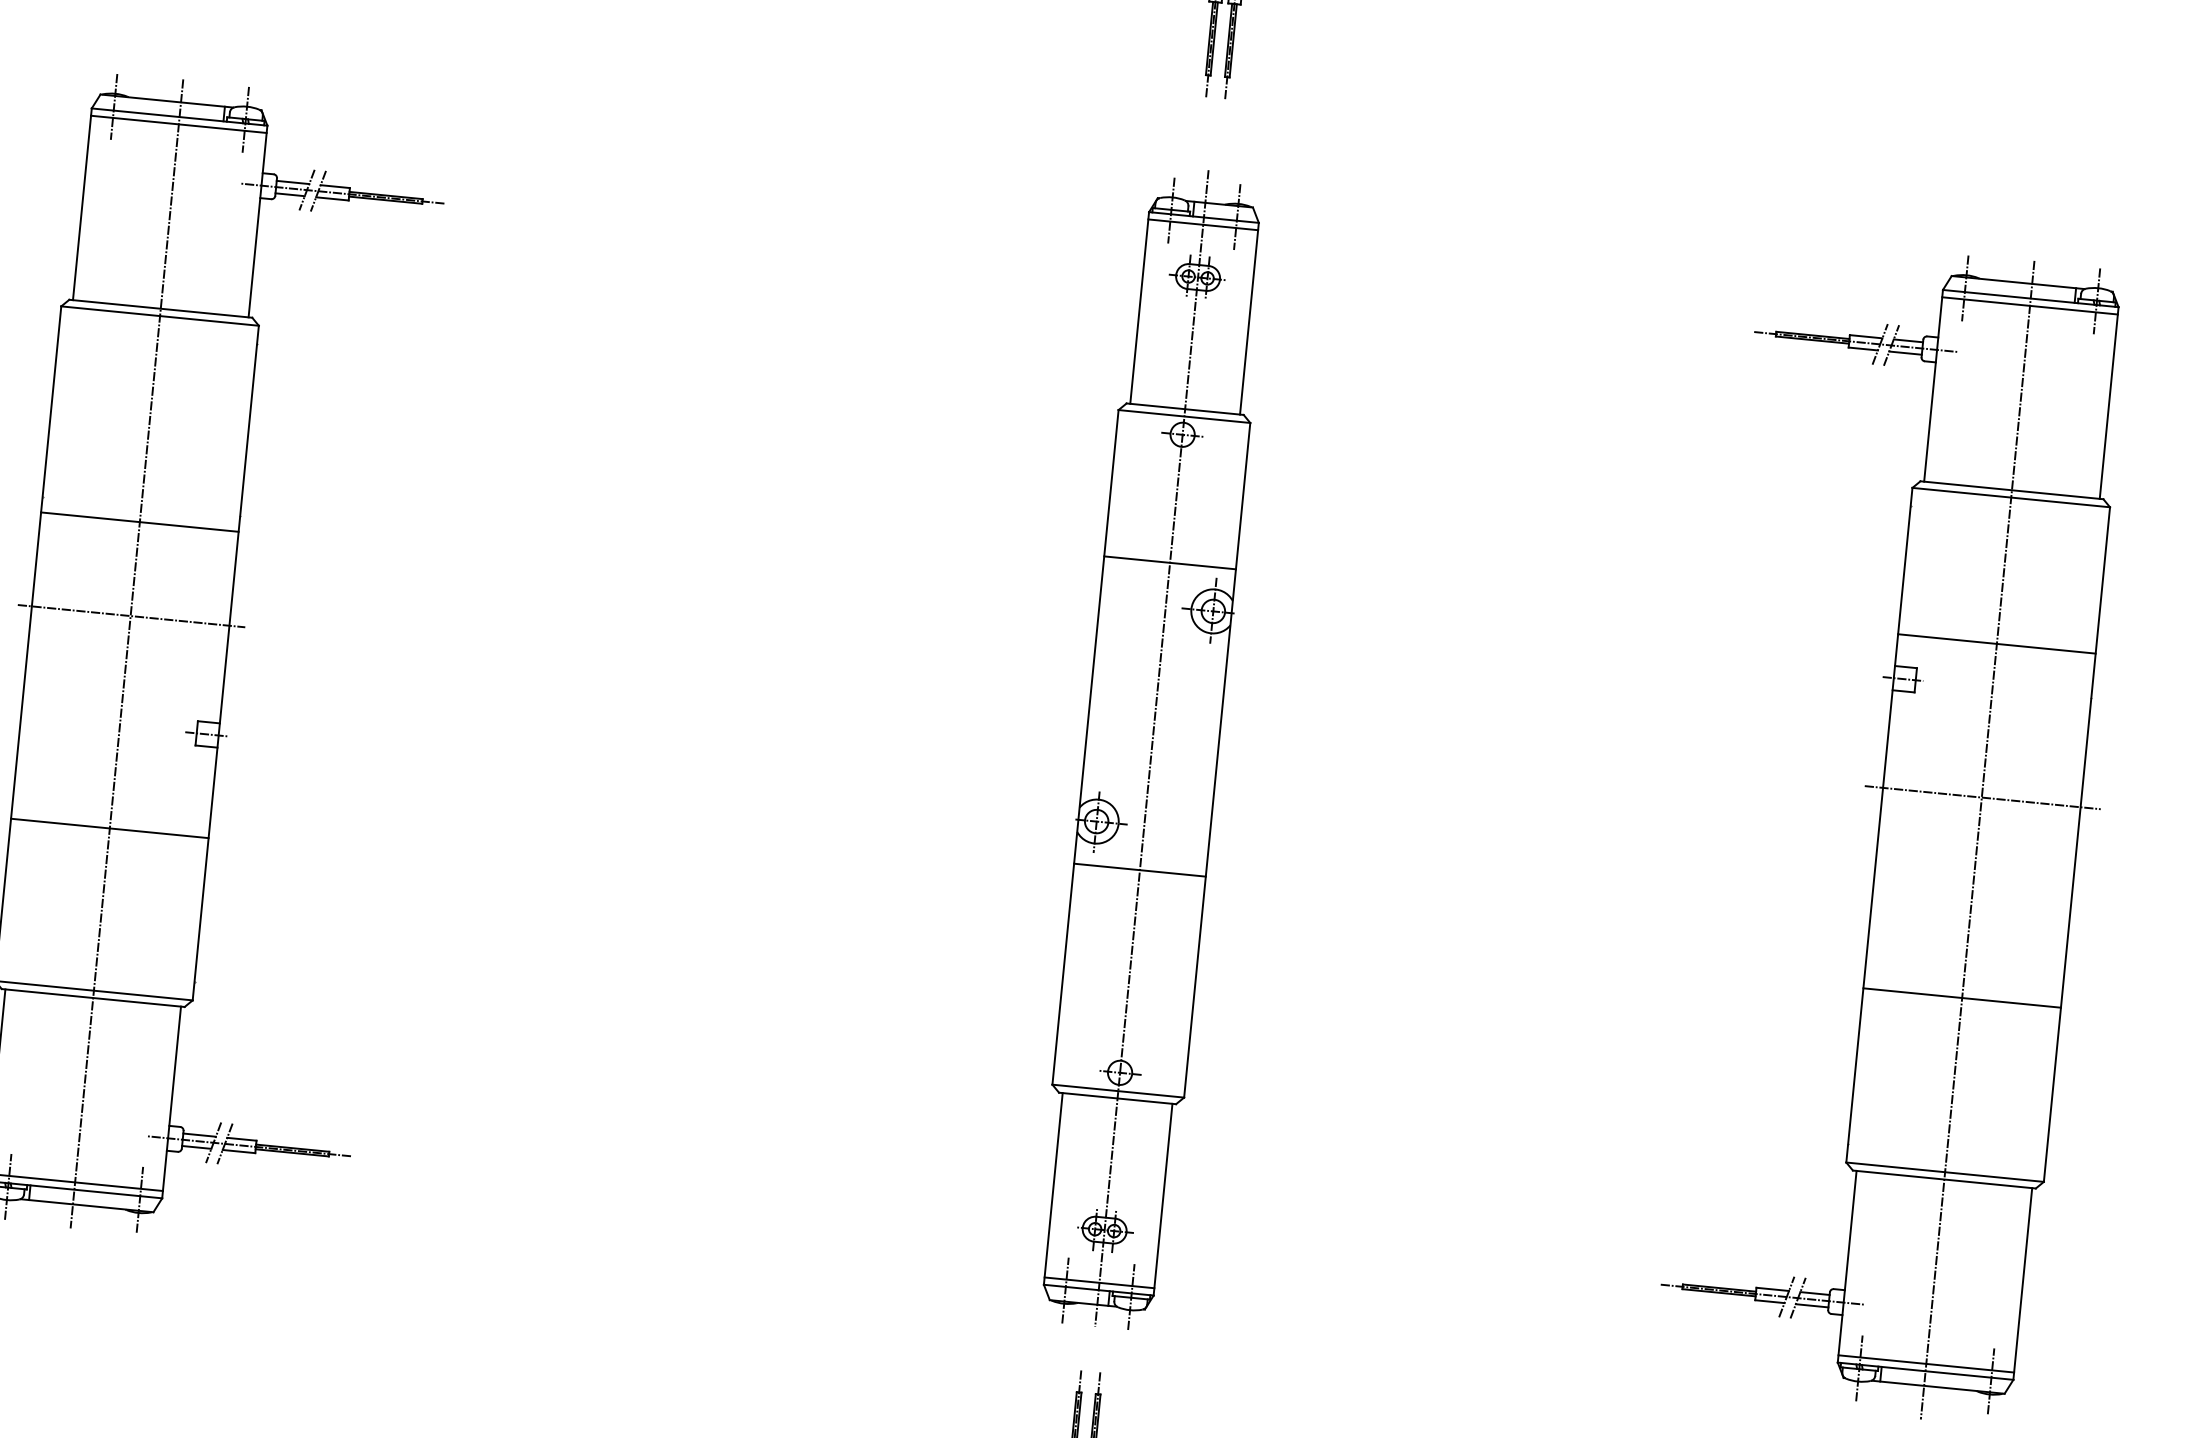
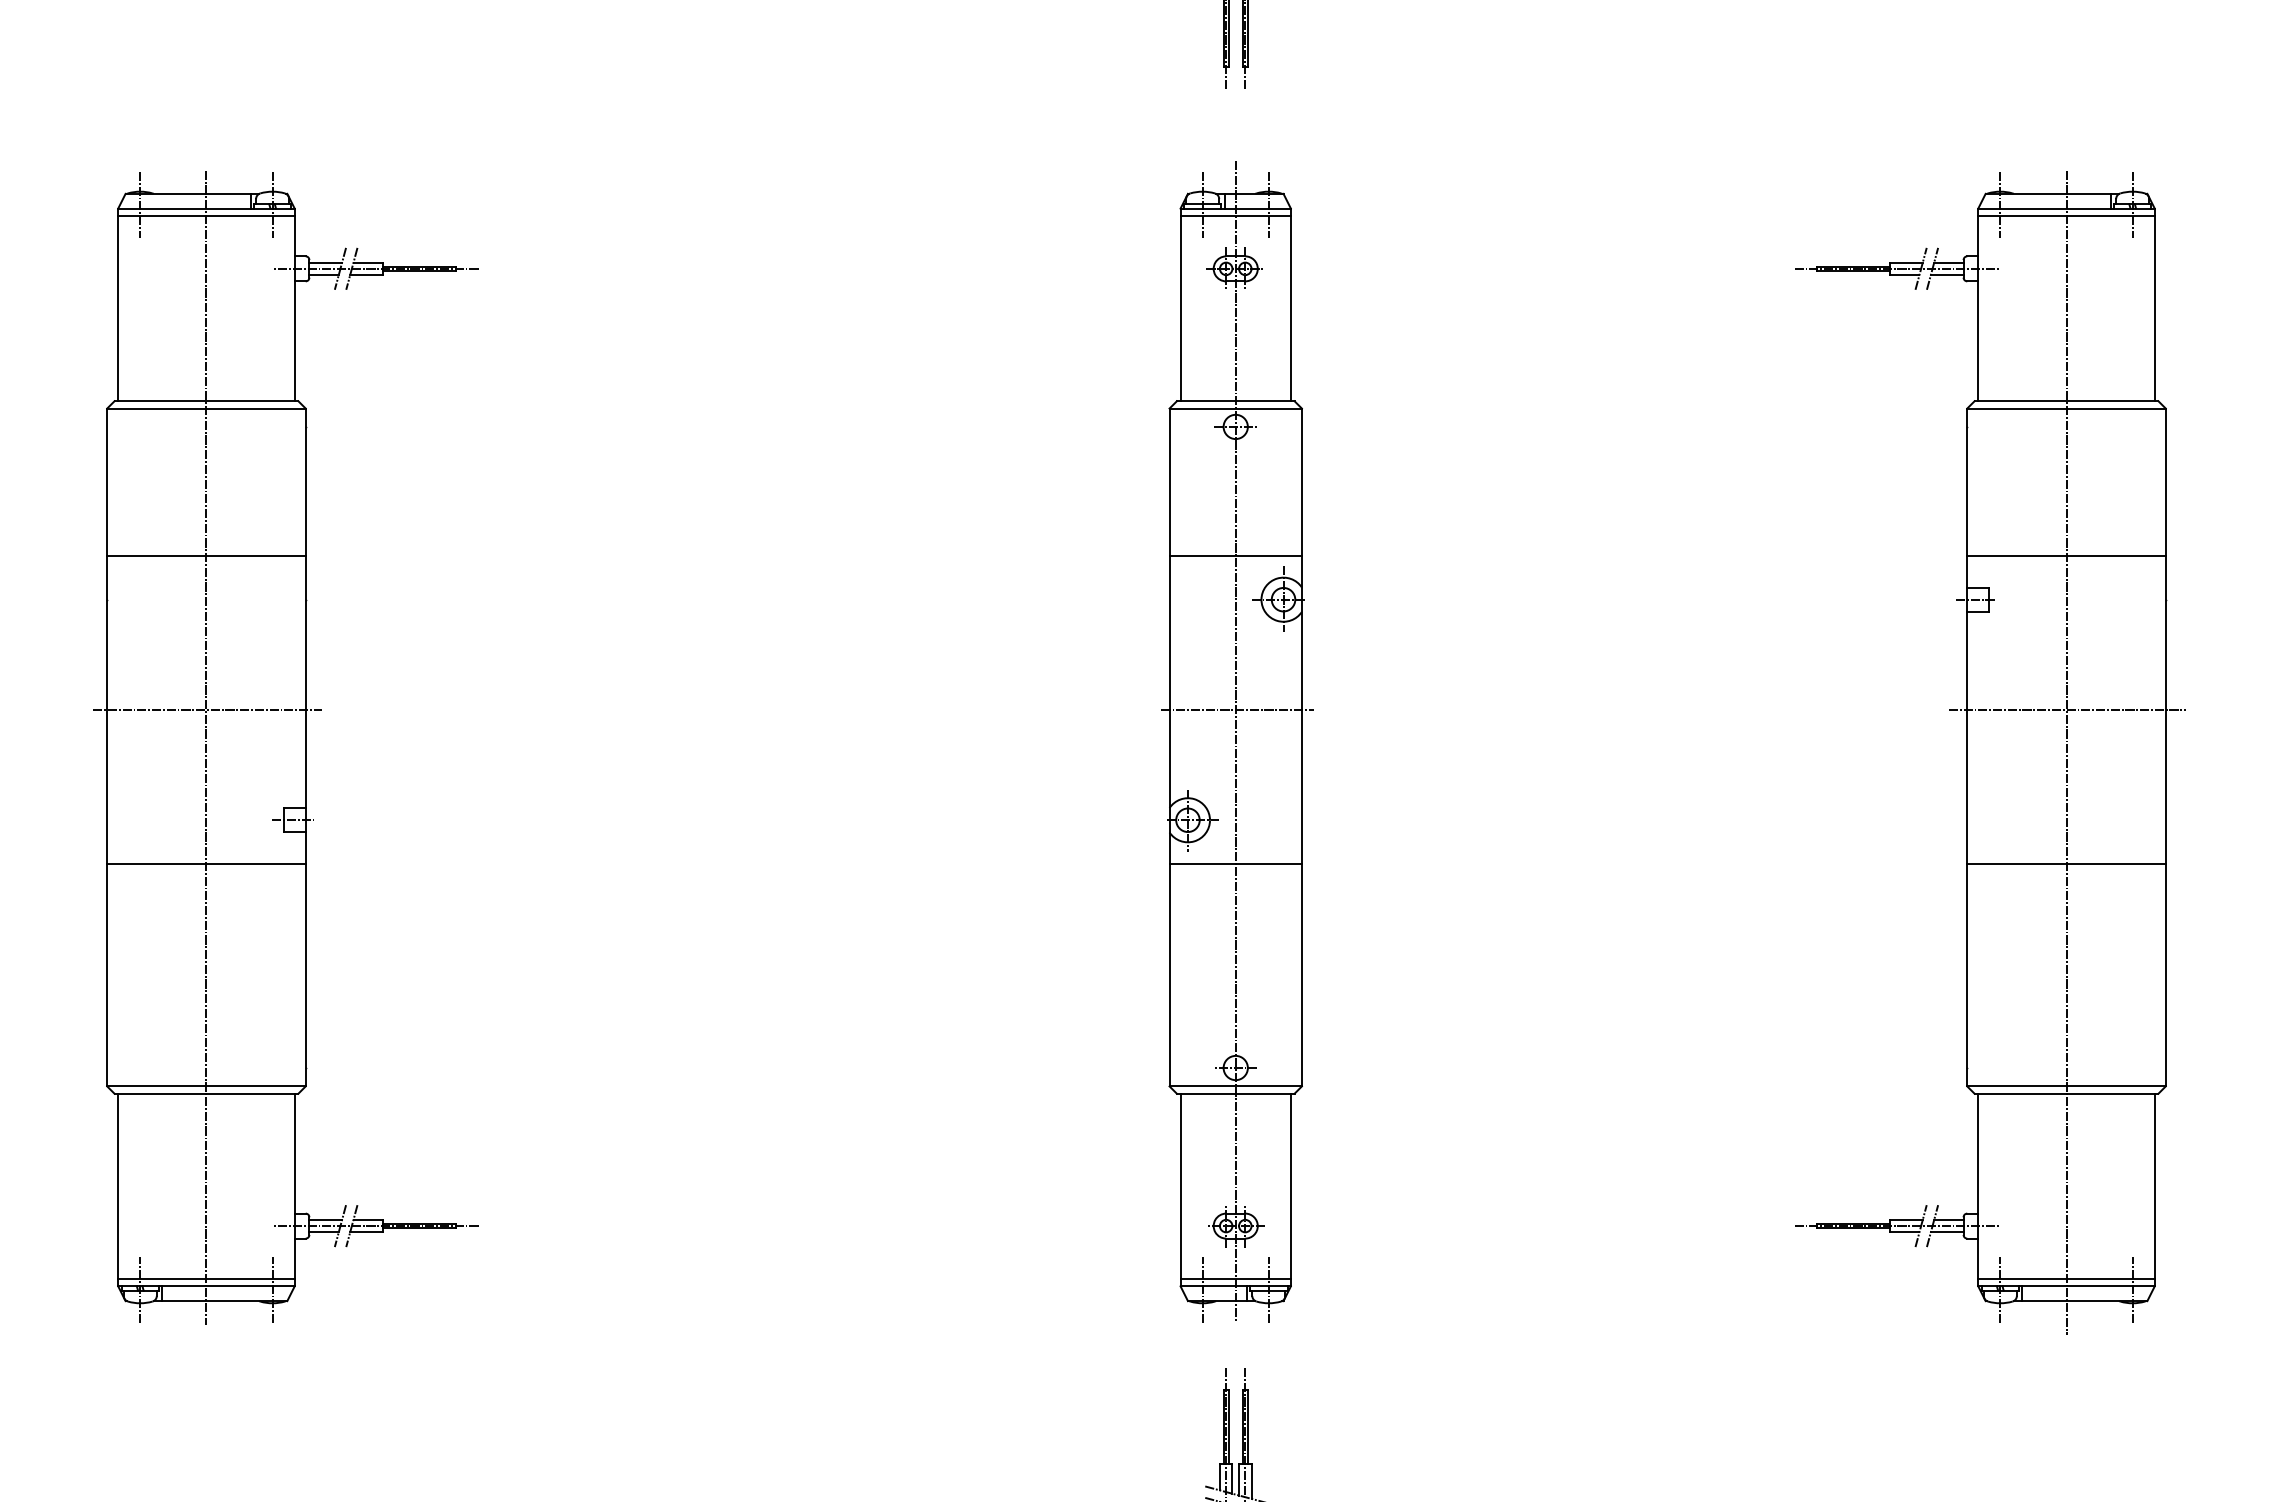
line: (139, 522) -> (206, 555), moved
line: (1156, 717) -> (1237, 710), added
line: (109, 828) -> (206, 864), moved
line: (1962, 998) -> (2066, 864), moved

